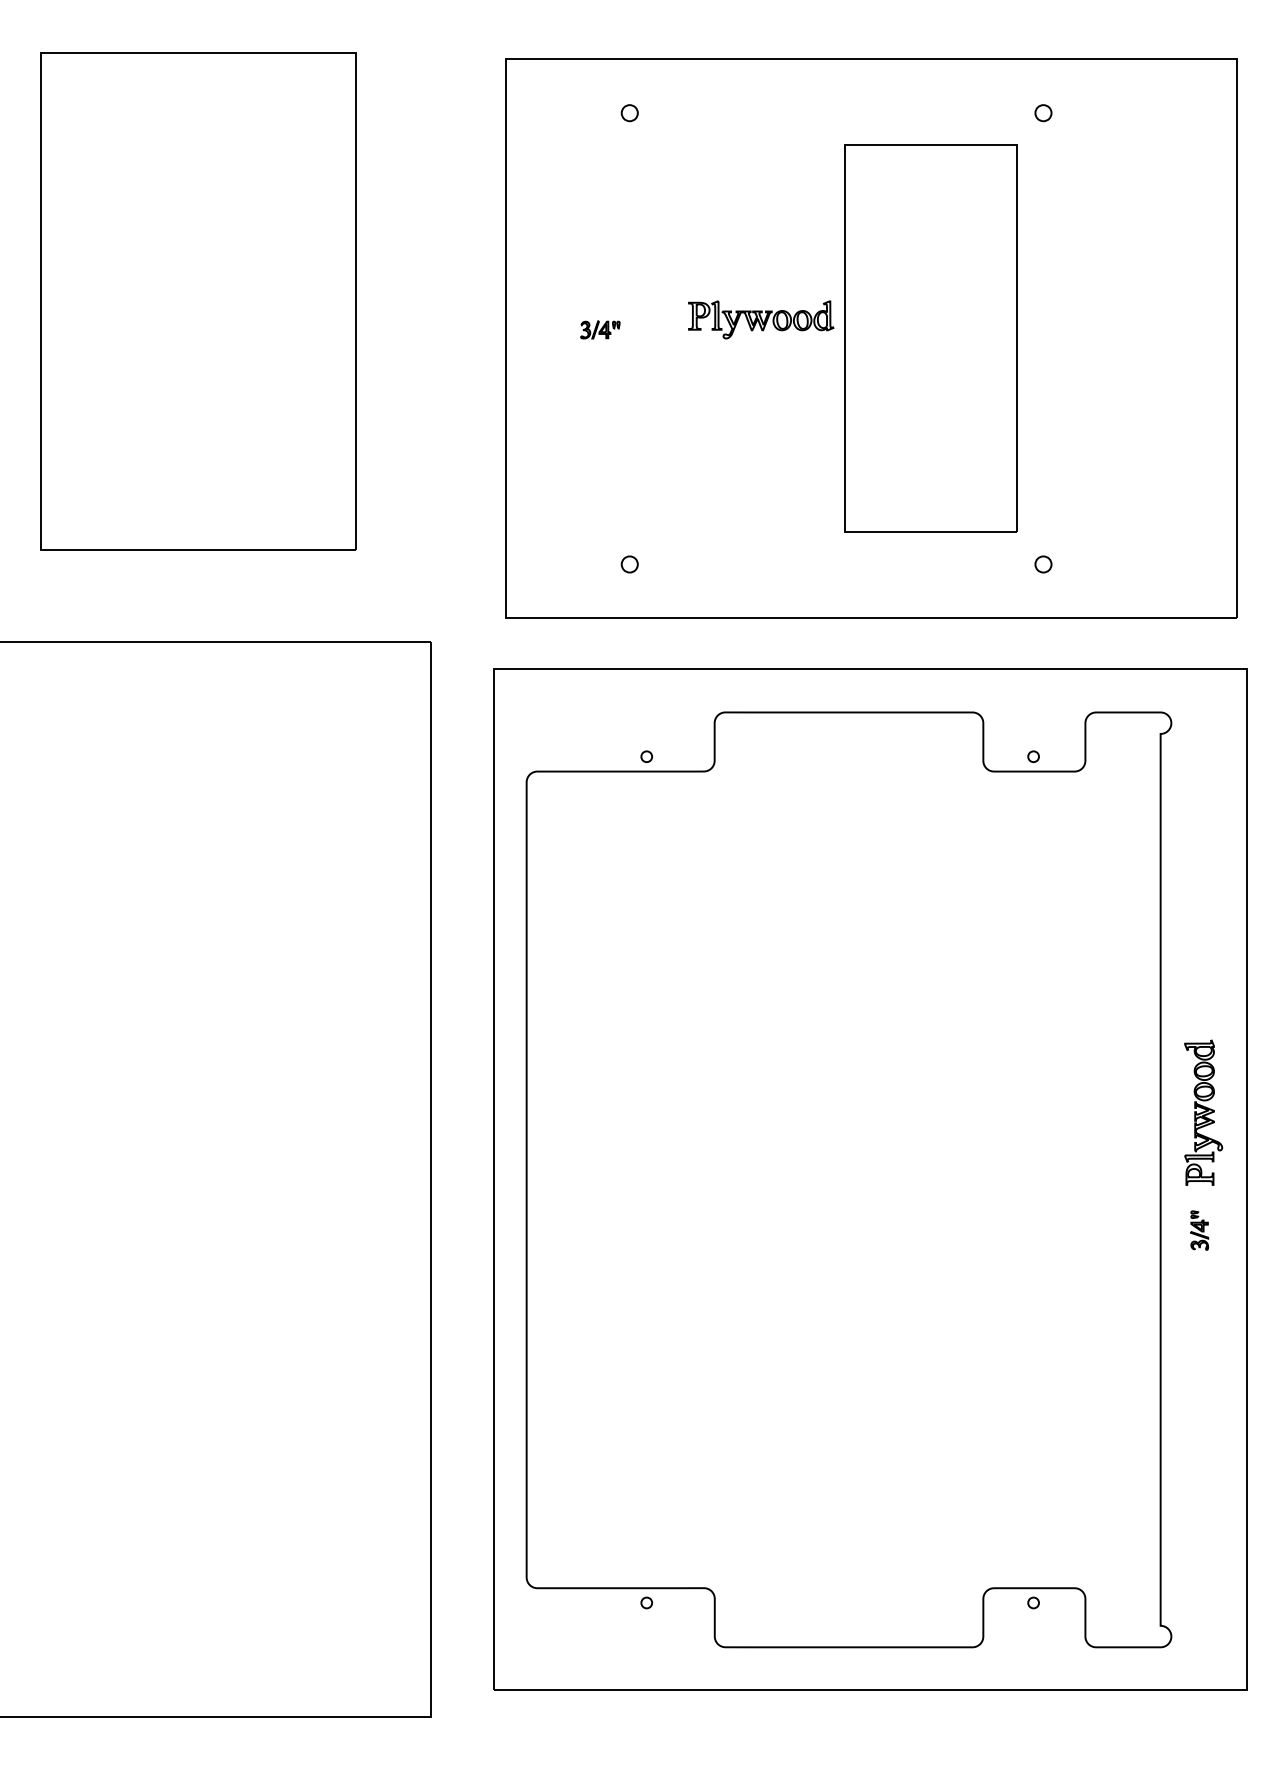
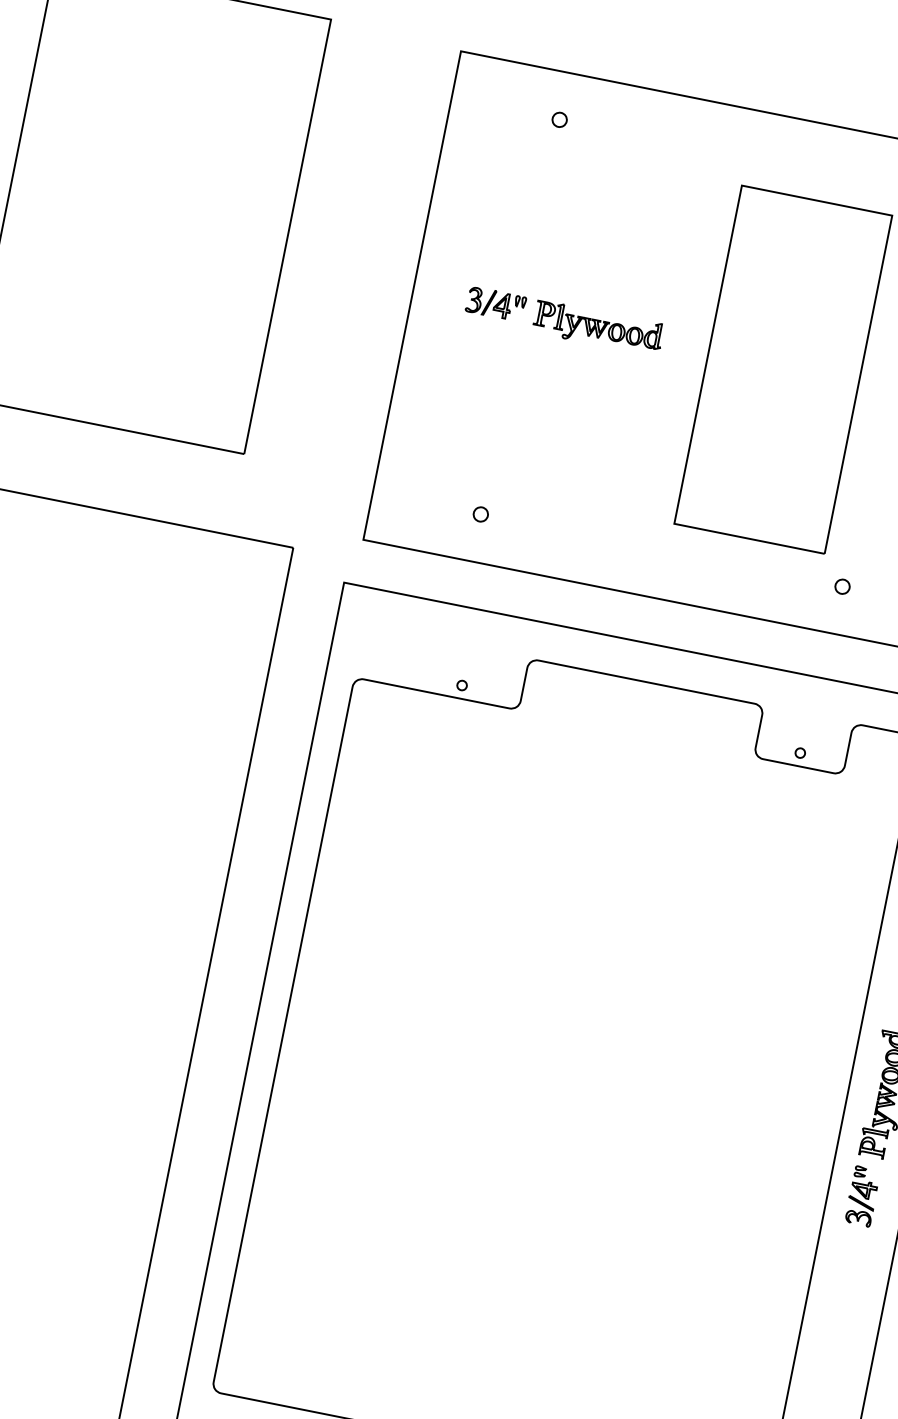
part: (761, 319) -> (598, 328), moved
part: (600, 329) -> (496, 303), size x1.67
part: (1199, 1230) -> (862, 1196), size x1.67

